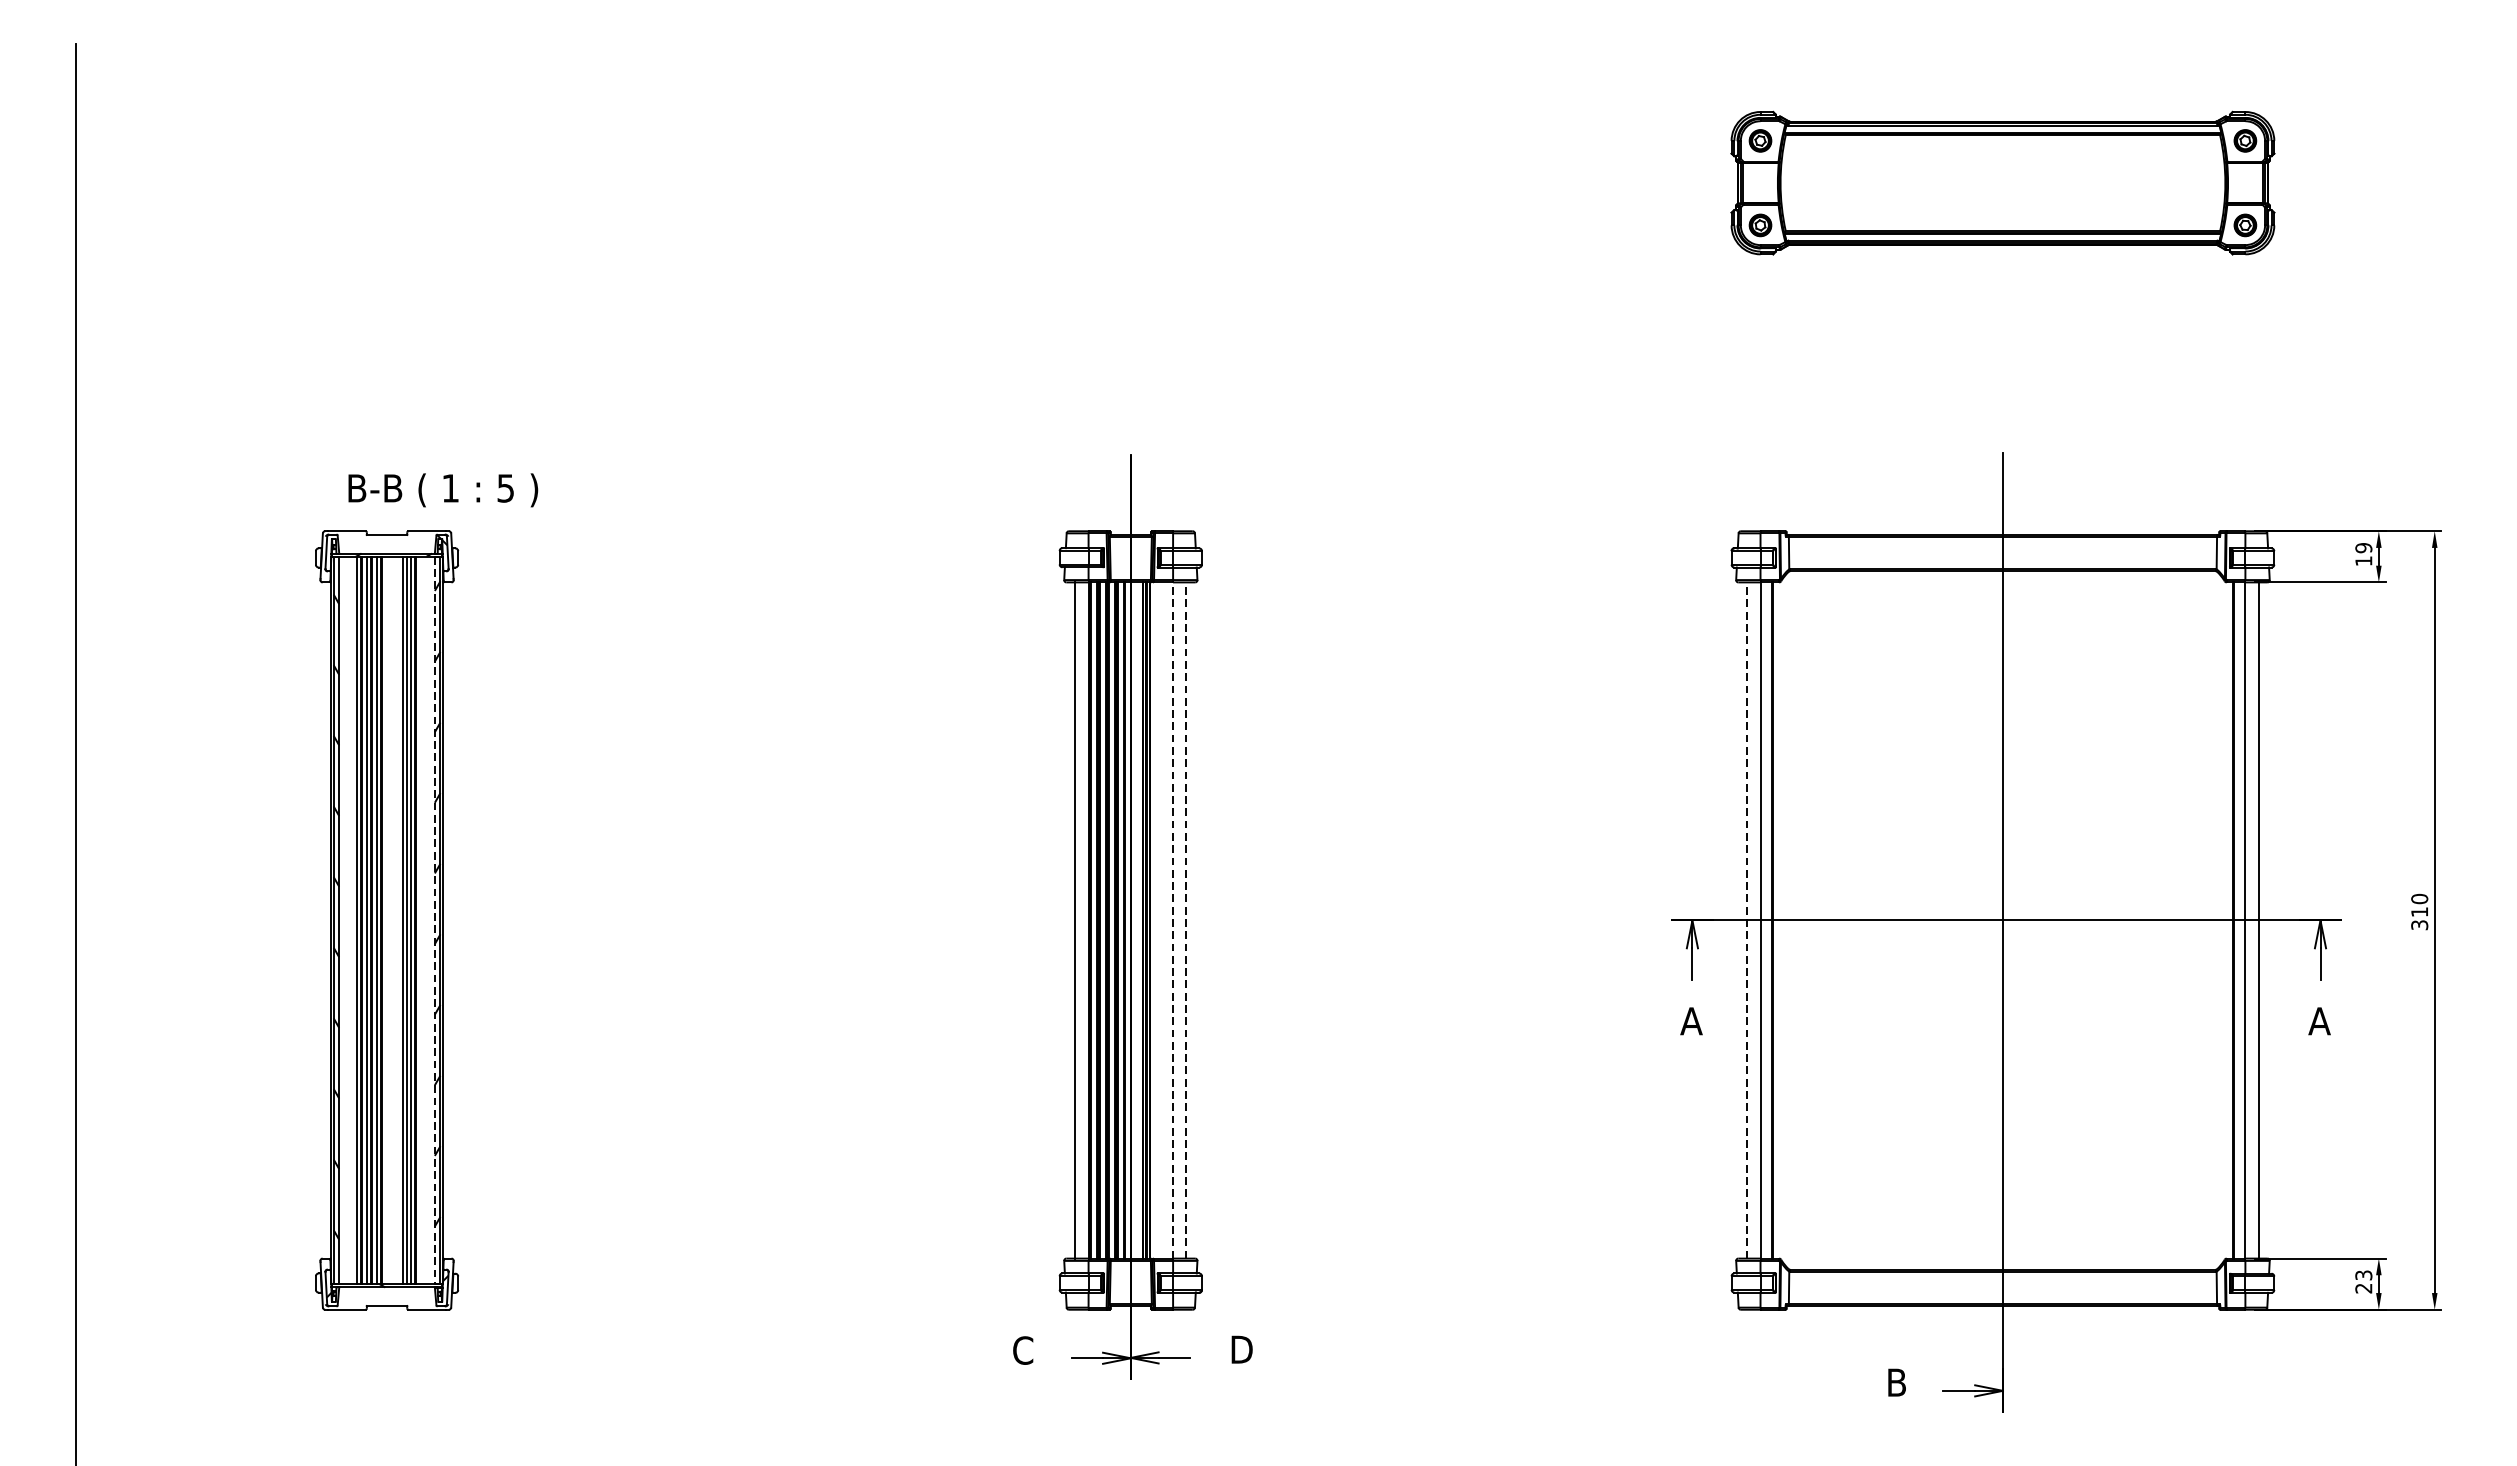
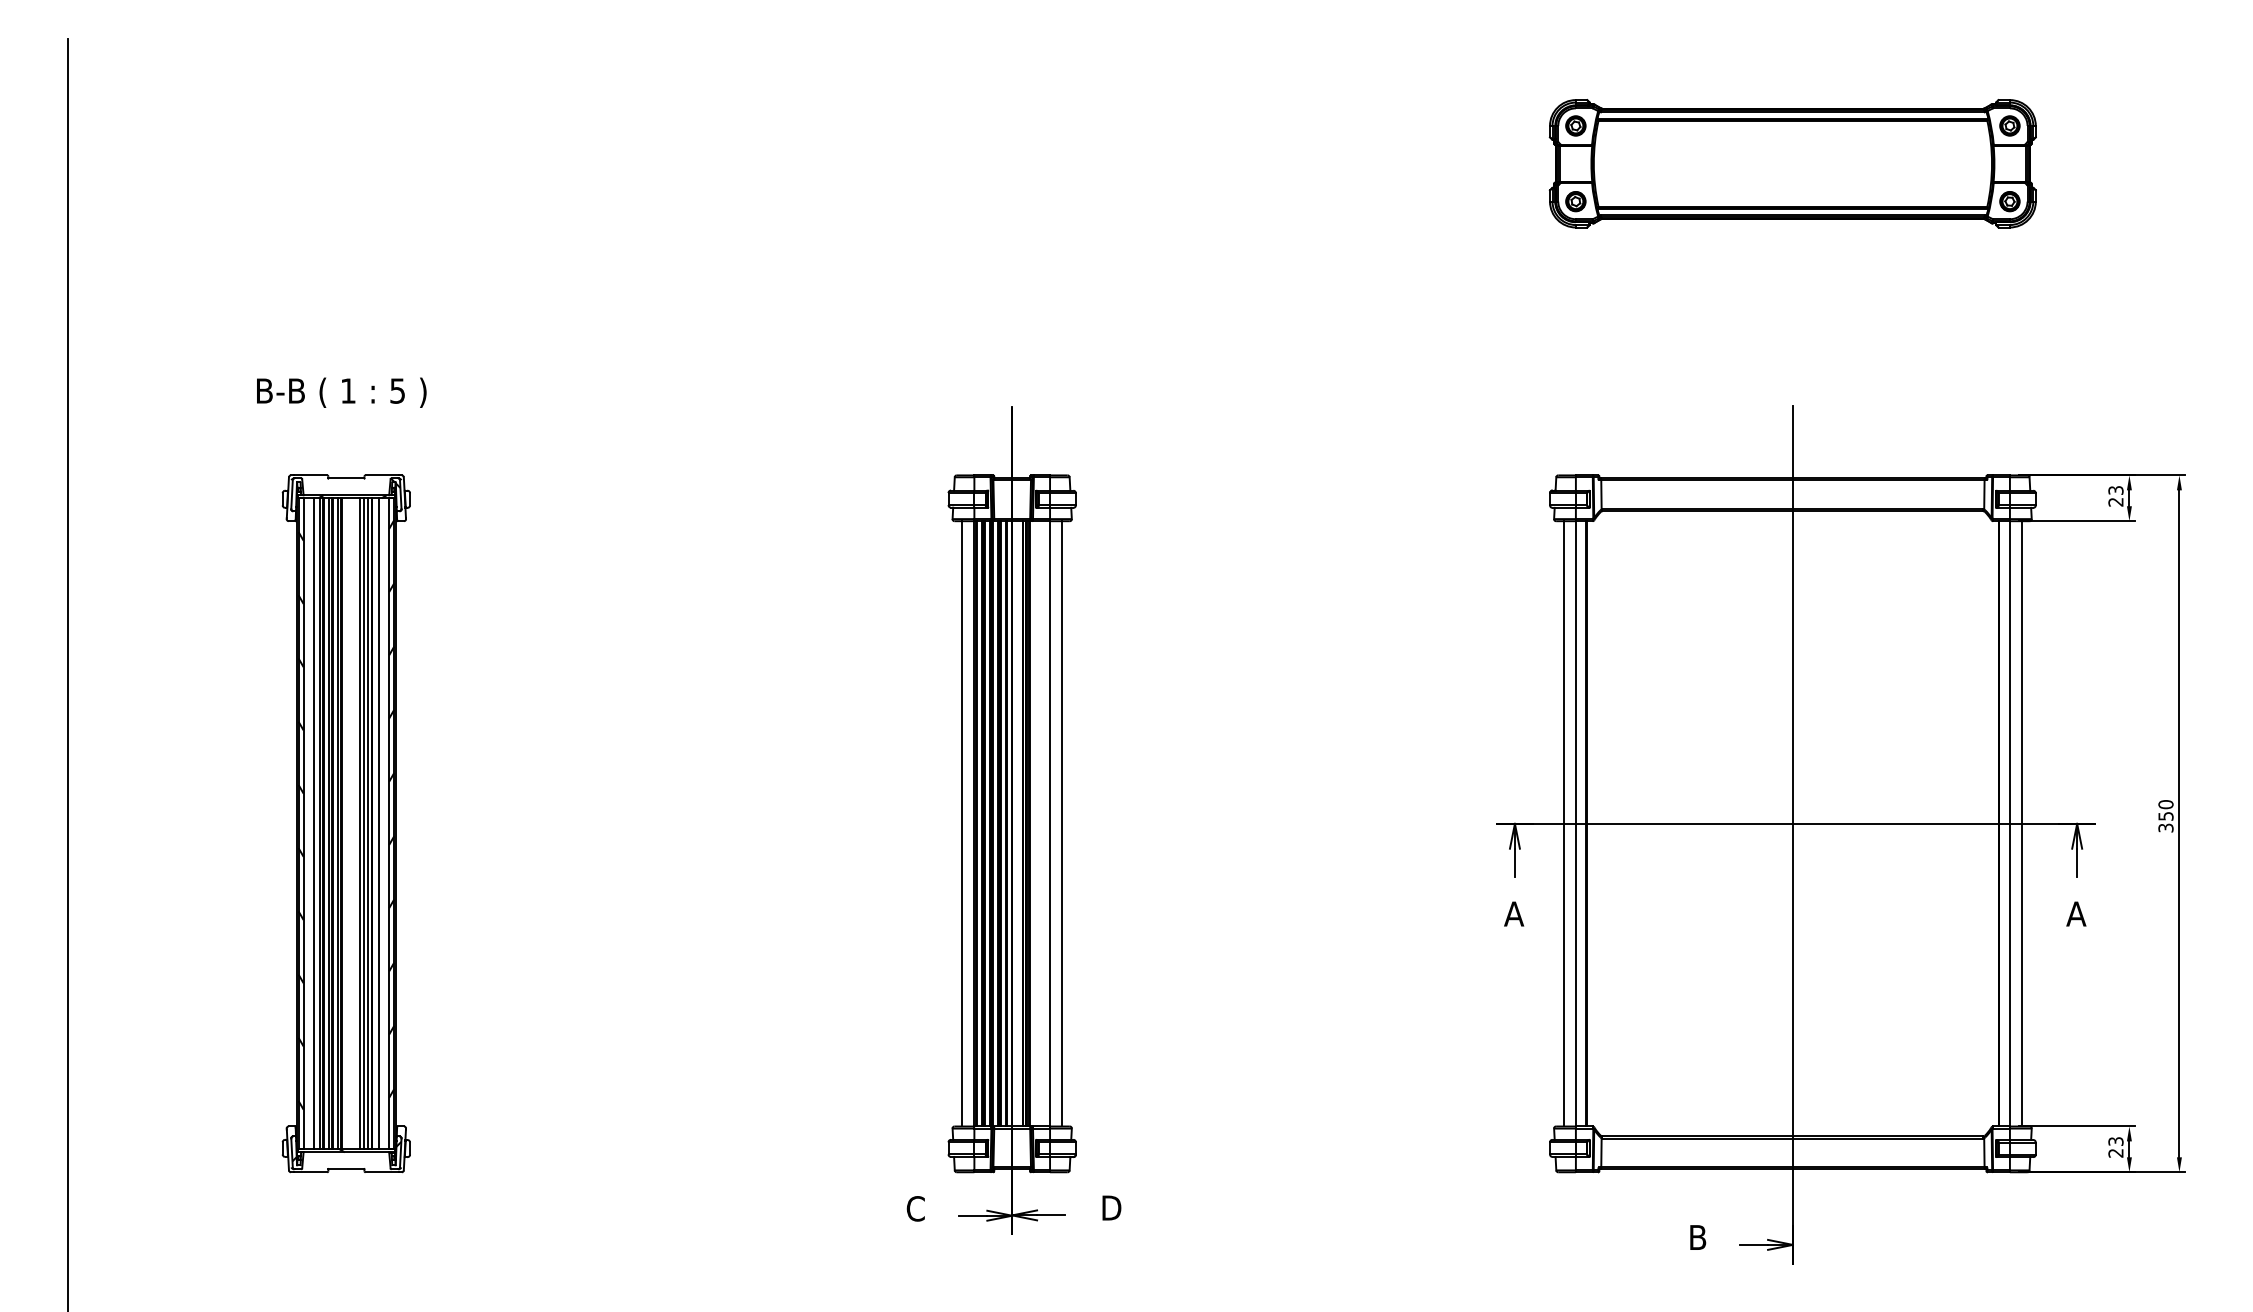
text: (443, 490) -> (341, 392), moved
text: (2363, 554) -> (2115, 496), 19 -> 23
text: (2419, 912) -> (2165, 816), 310 -> 350
line: (351, 920) -> (314, 823), added
line: (422, 920) -> (378, 823), added
line: (435, 920) -> (389, 823), dashed -> solid
line: (1173, 920) -> (1050, 823), dashed -> solid
line: (1185, 920) -> (1061, 823), dashed -> solid
line: (1746, 920) -> (1563, 823), dashed -> solid

